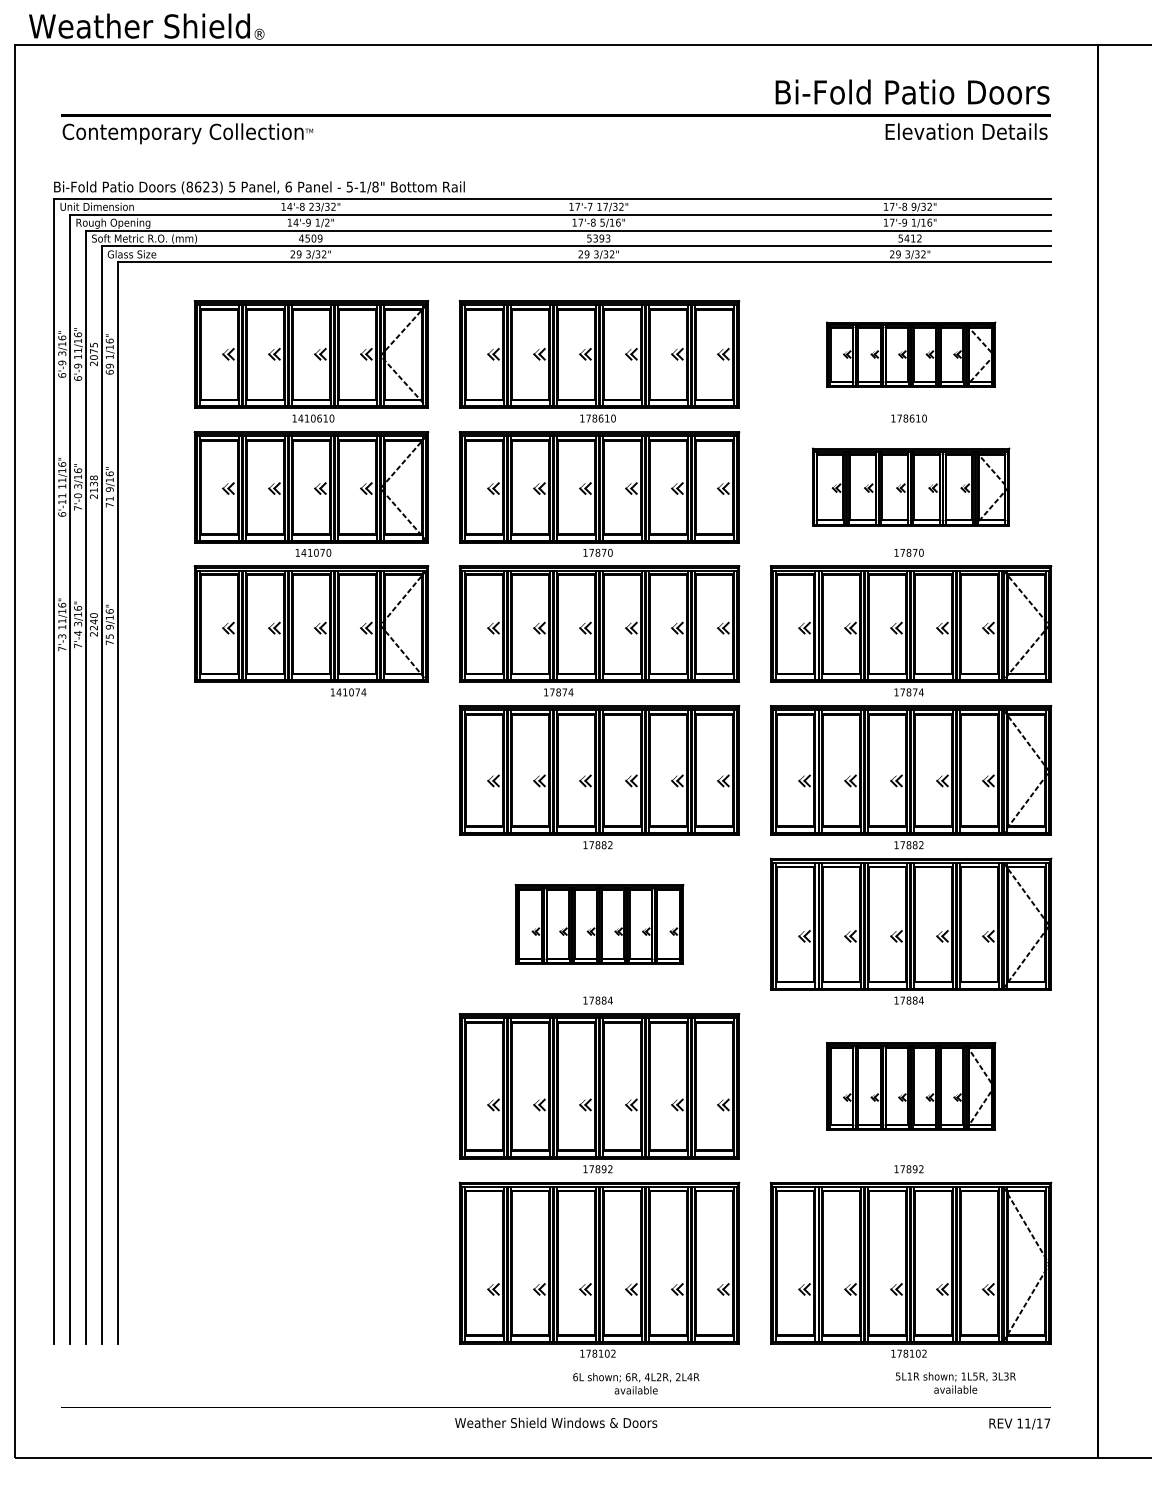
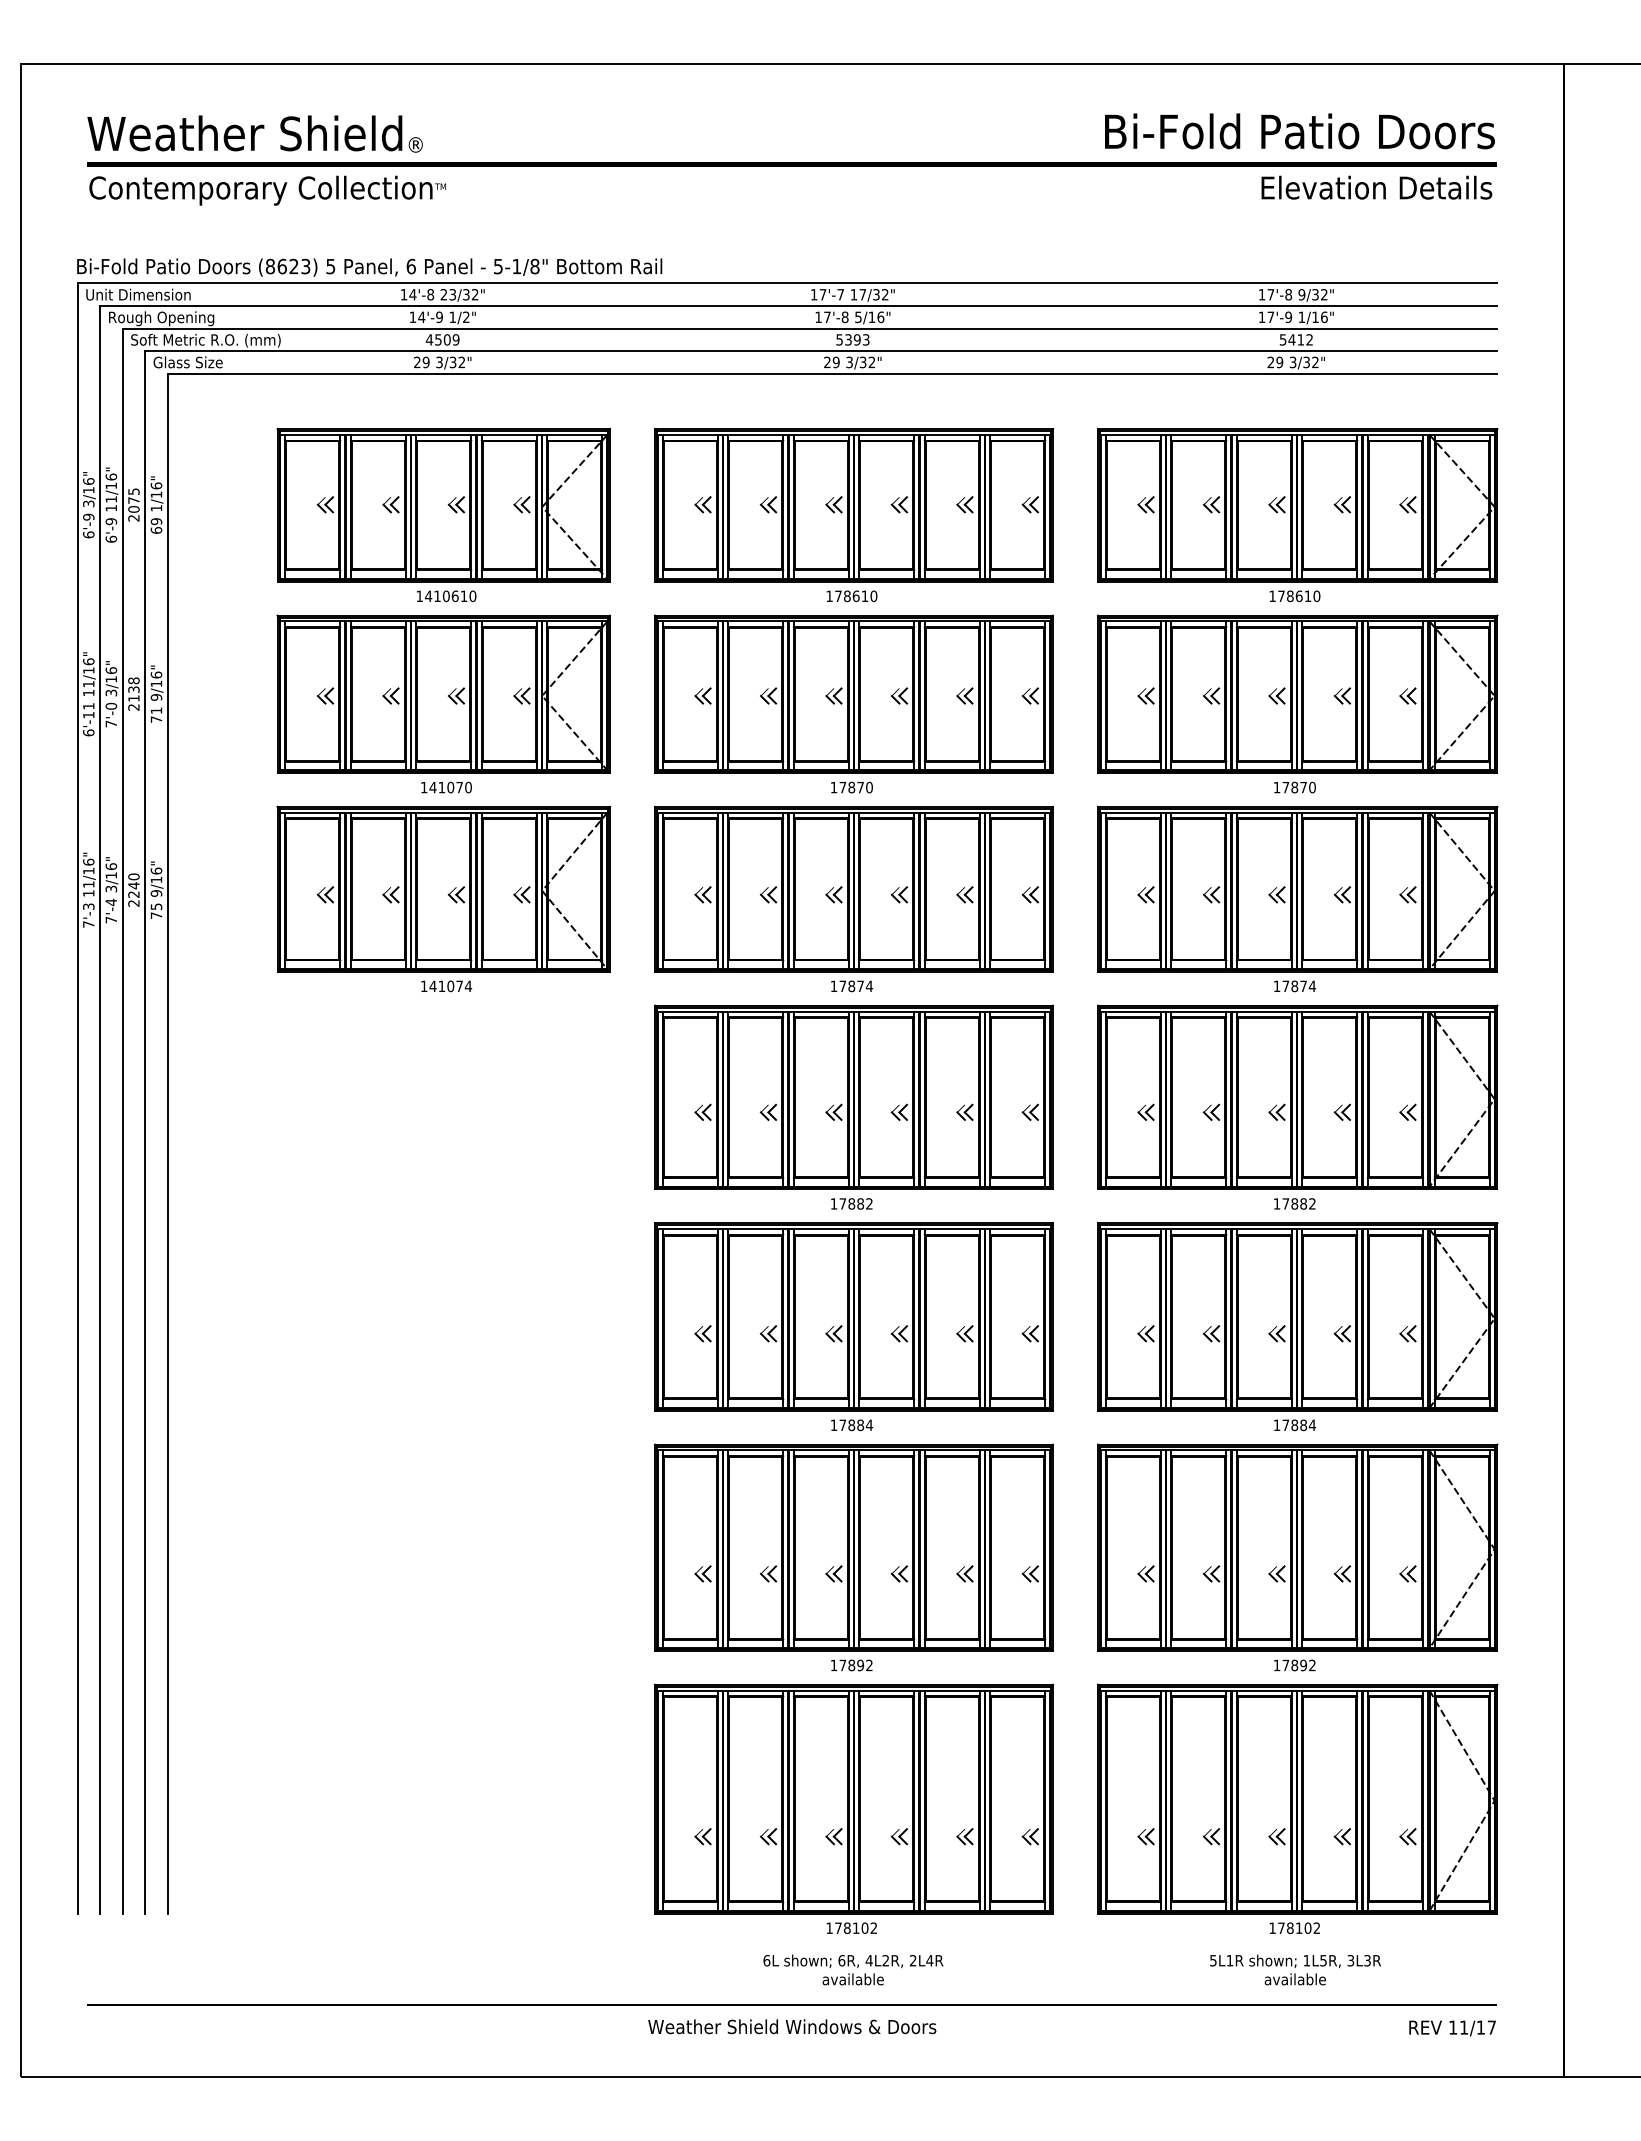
text: (146, 26) -> (254, 133), moved
part: (910, 354) -> (1297, 505), size x1.67
part: (910, 486) -> (1297, 693), size x1.43
text: (348, 692) -> (446, 986), moved
text: (559, 692) -> (852, 986), moved
part: (599, 924) -> (853, 1316), size x1.67
part: (910, 1086) -> (1297, 1547), size x1.67
text: (955, 1382) -> (1295, 1969), moved
text: (636, 1383) -> (853, 1969), moved

